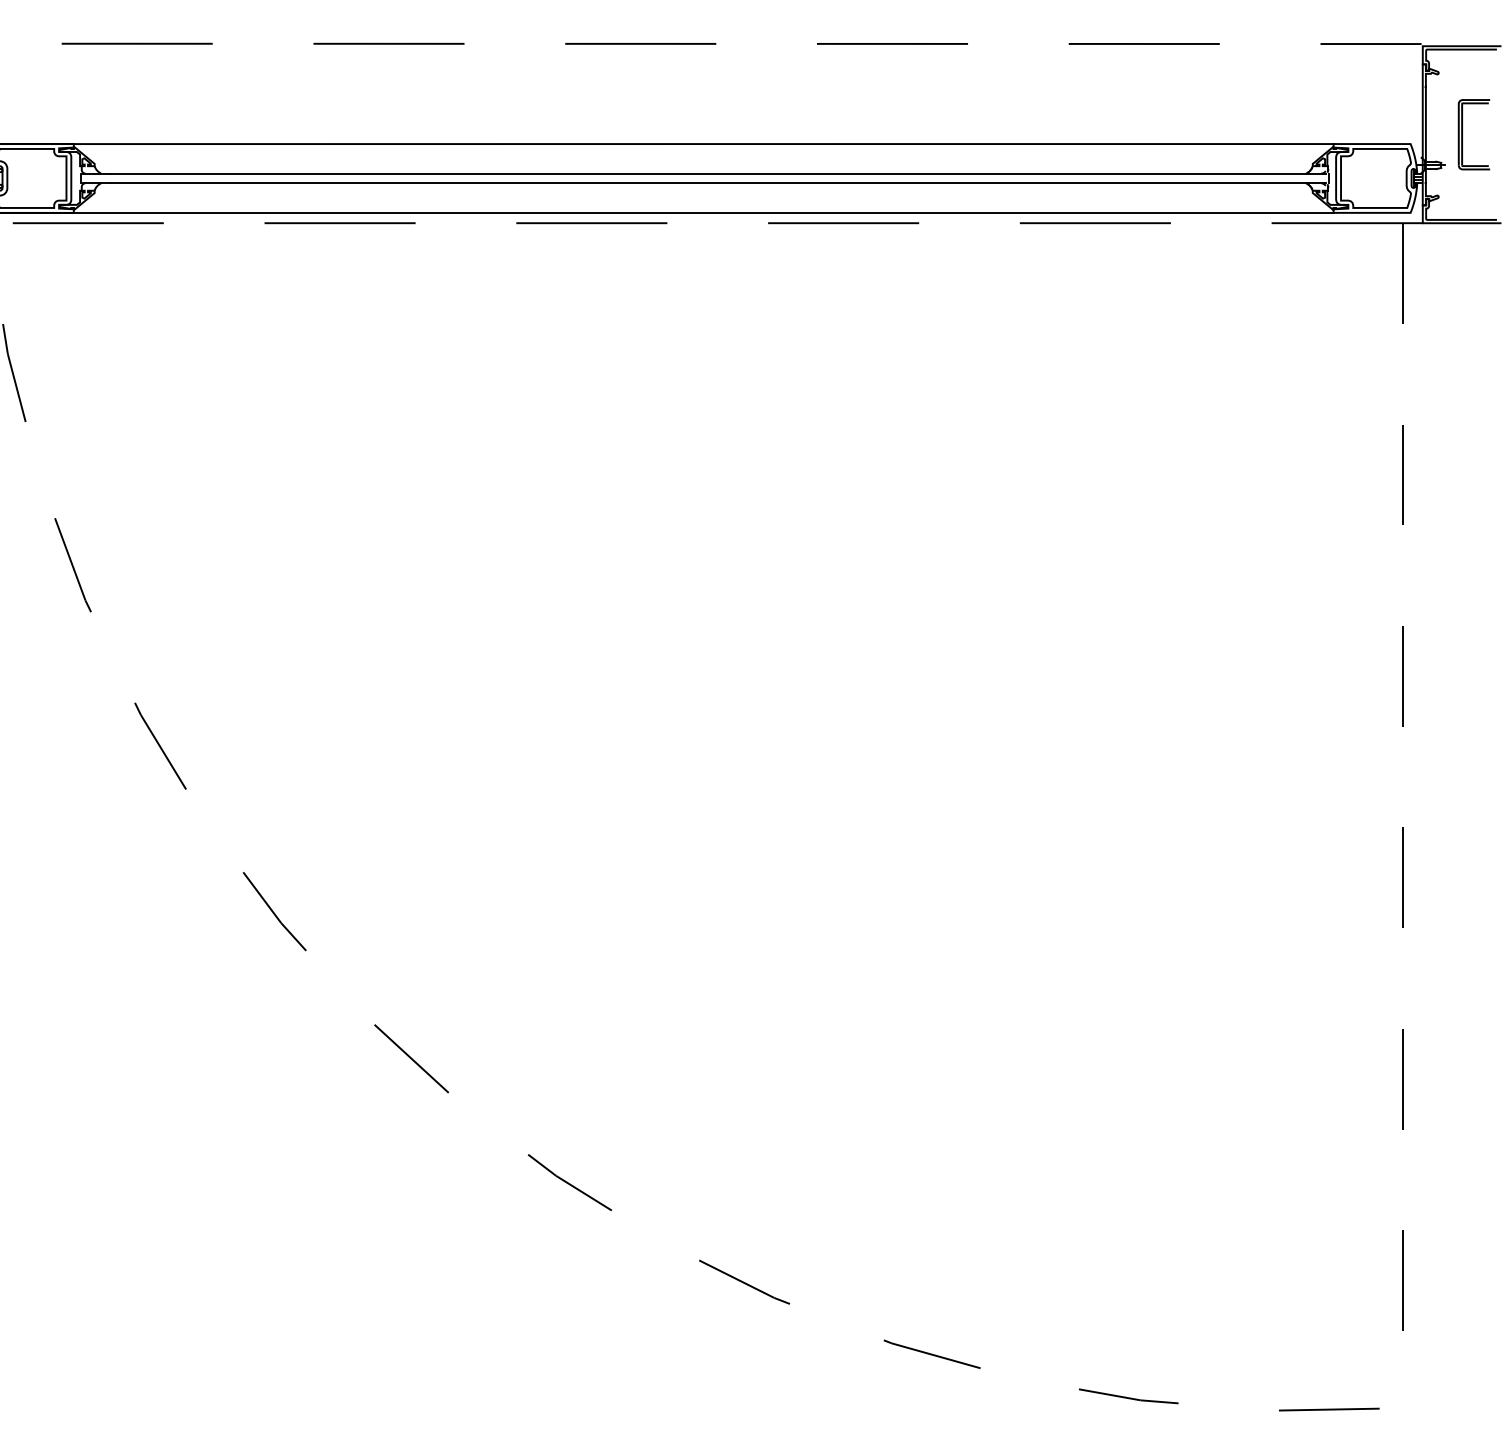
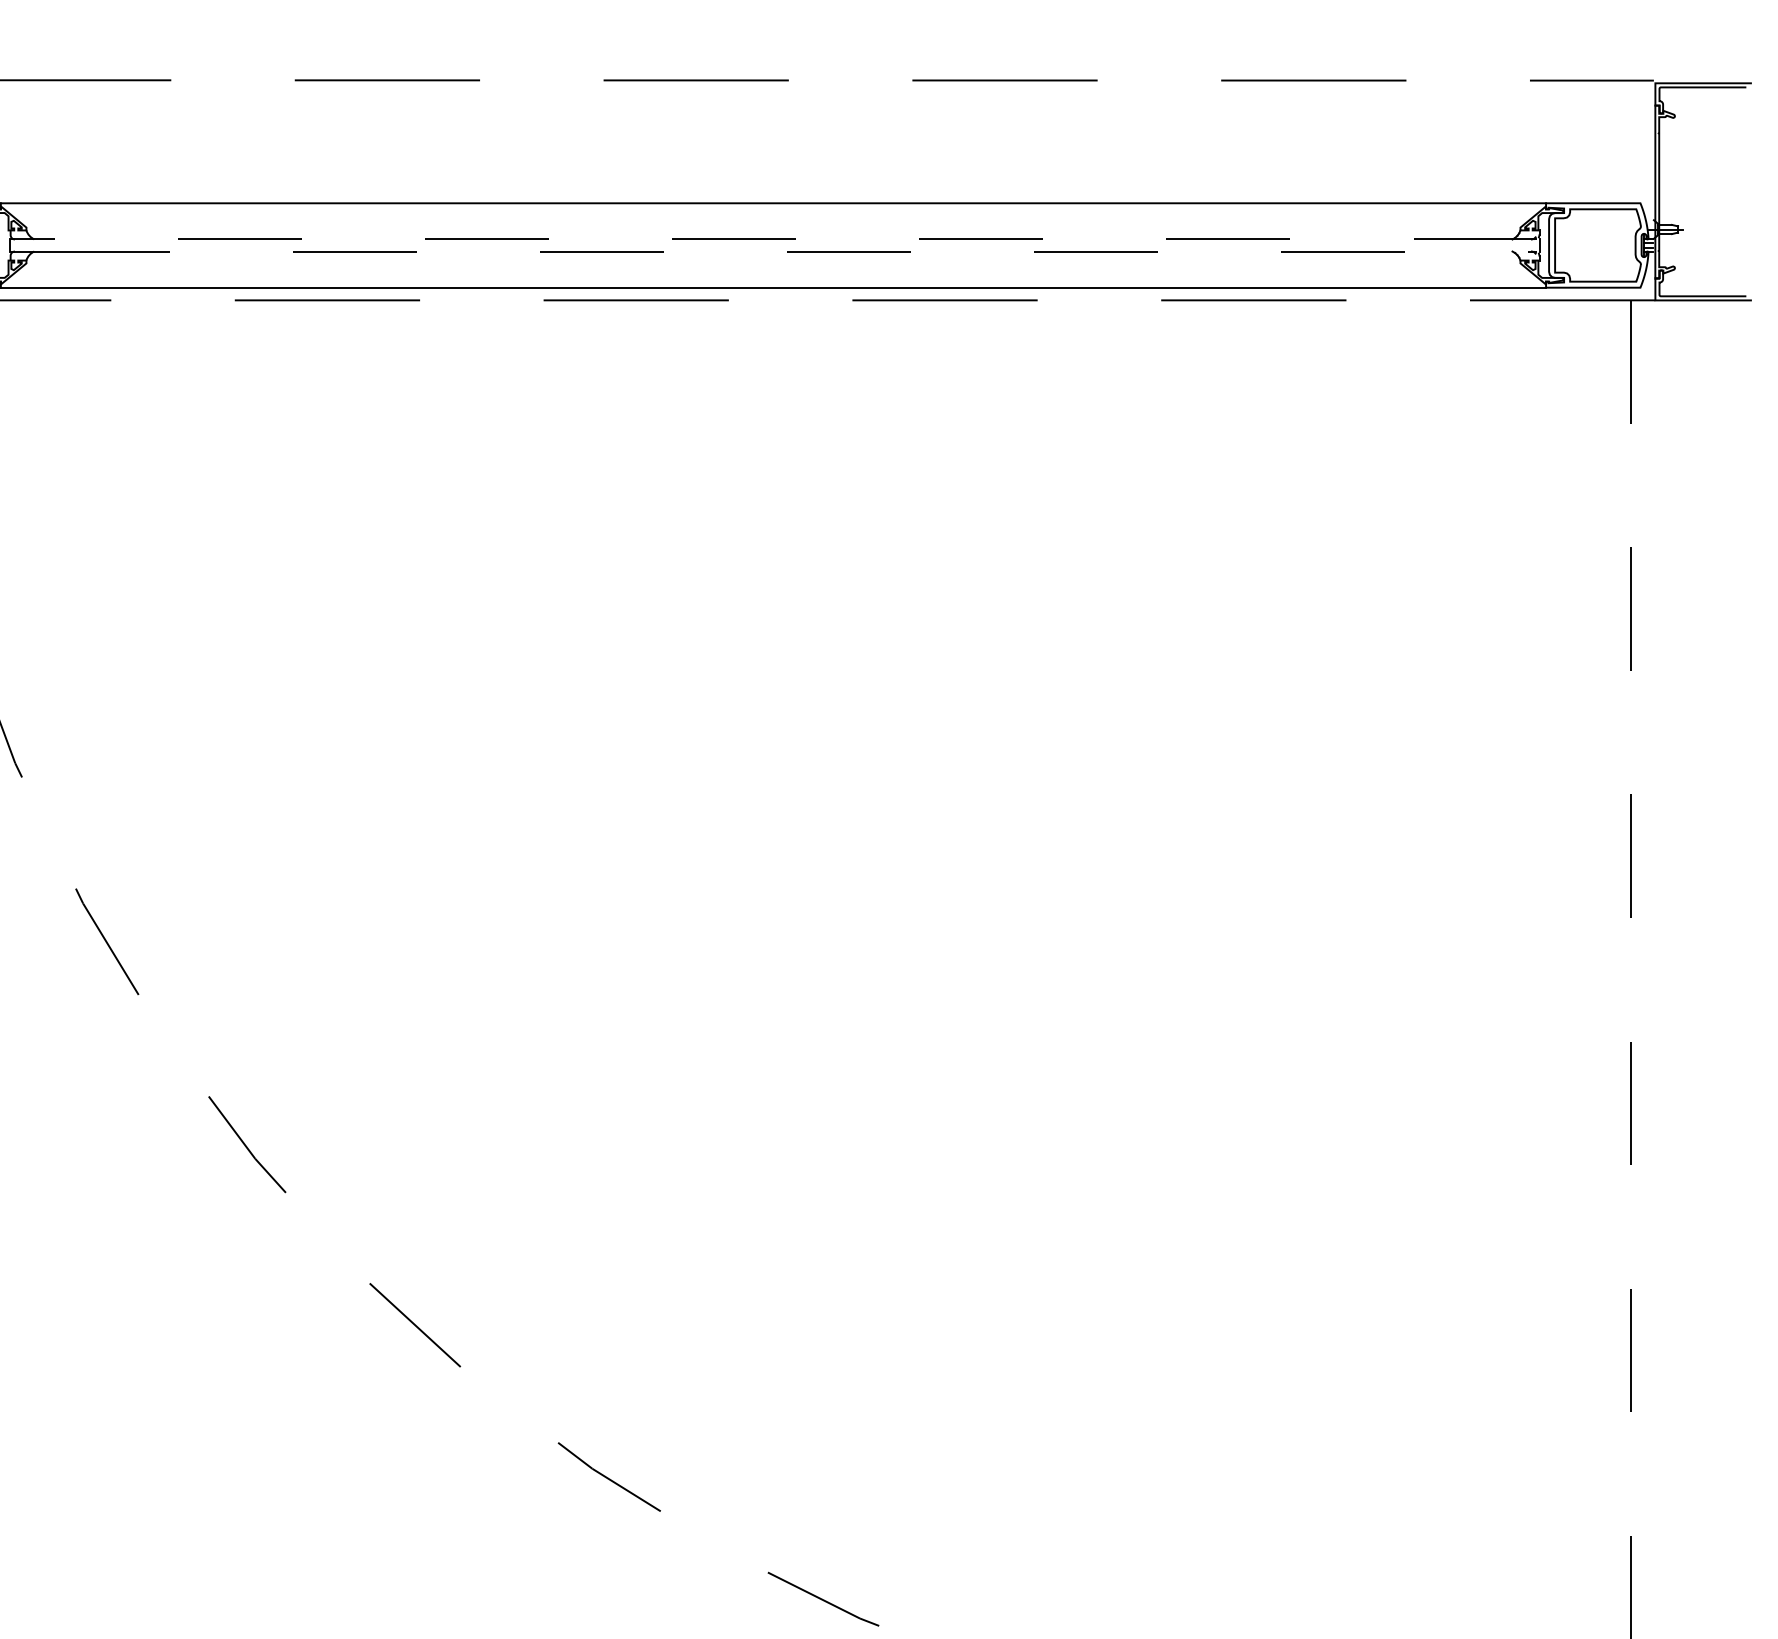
part: (1462, 134) -> (1704, 191), removed
line: (718, 173) -> (791, 239), solid -> dashed
line: (718, 183) -> (791, 251), solid -> dashed

